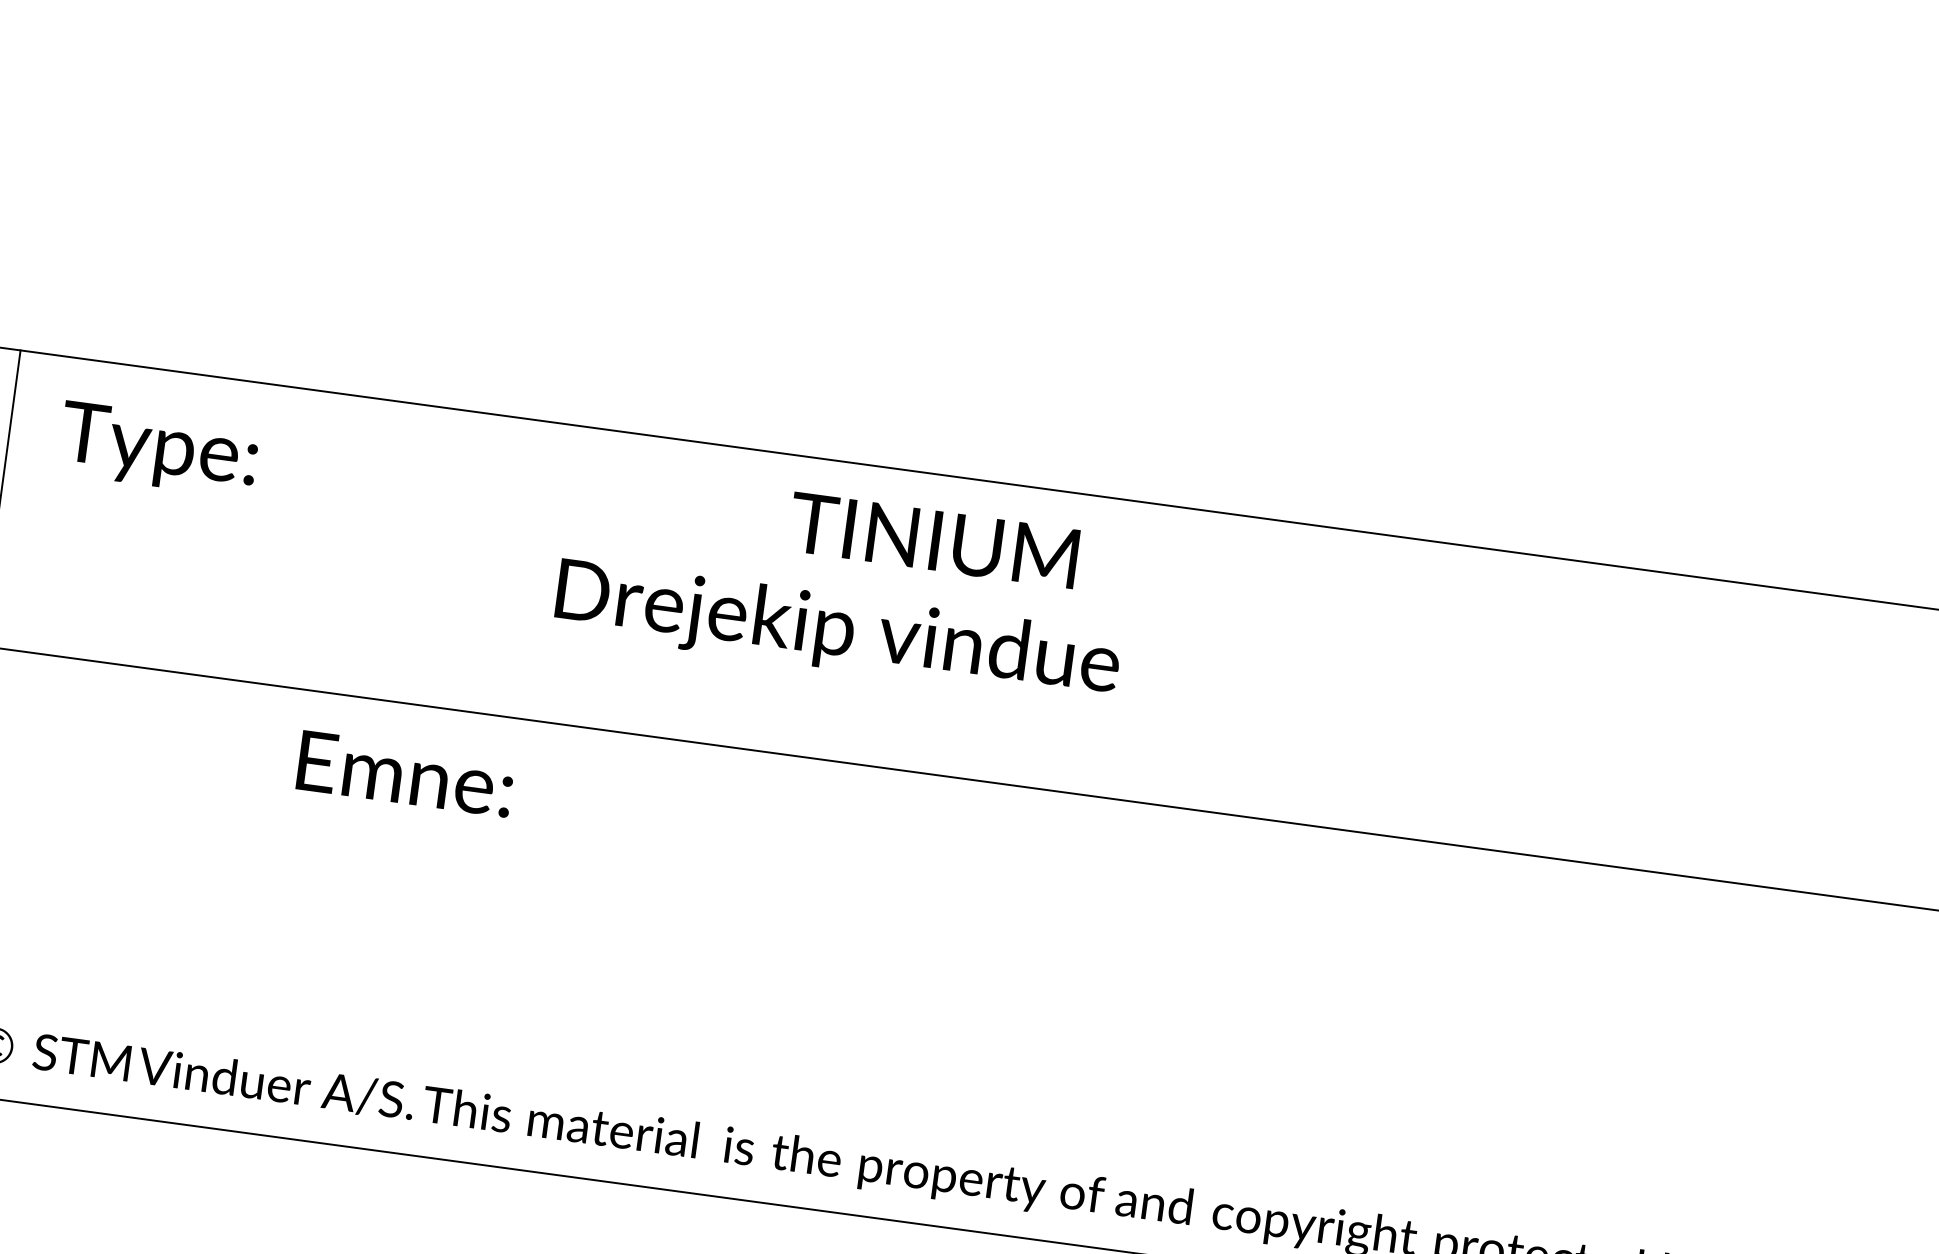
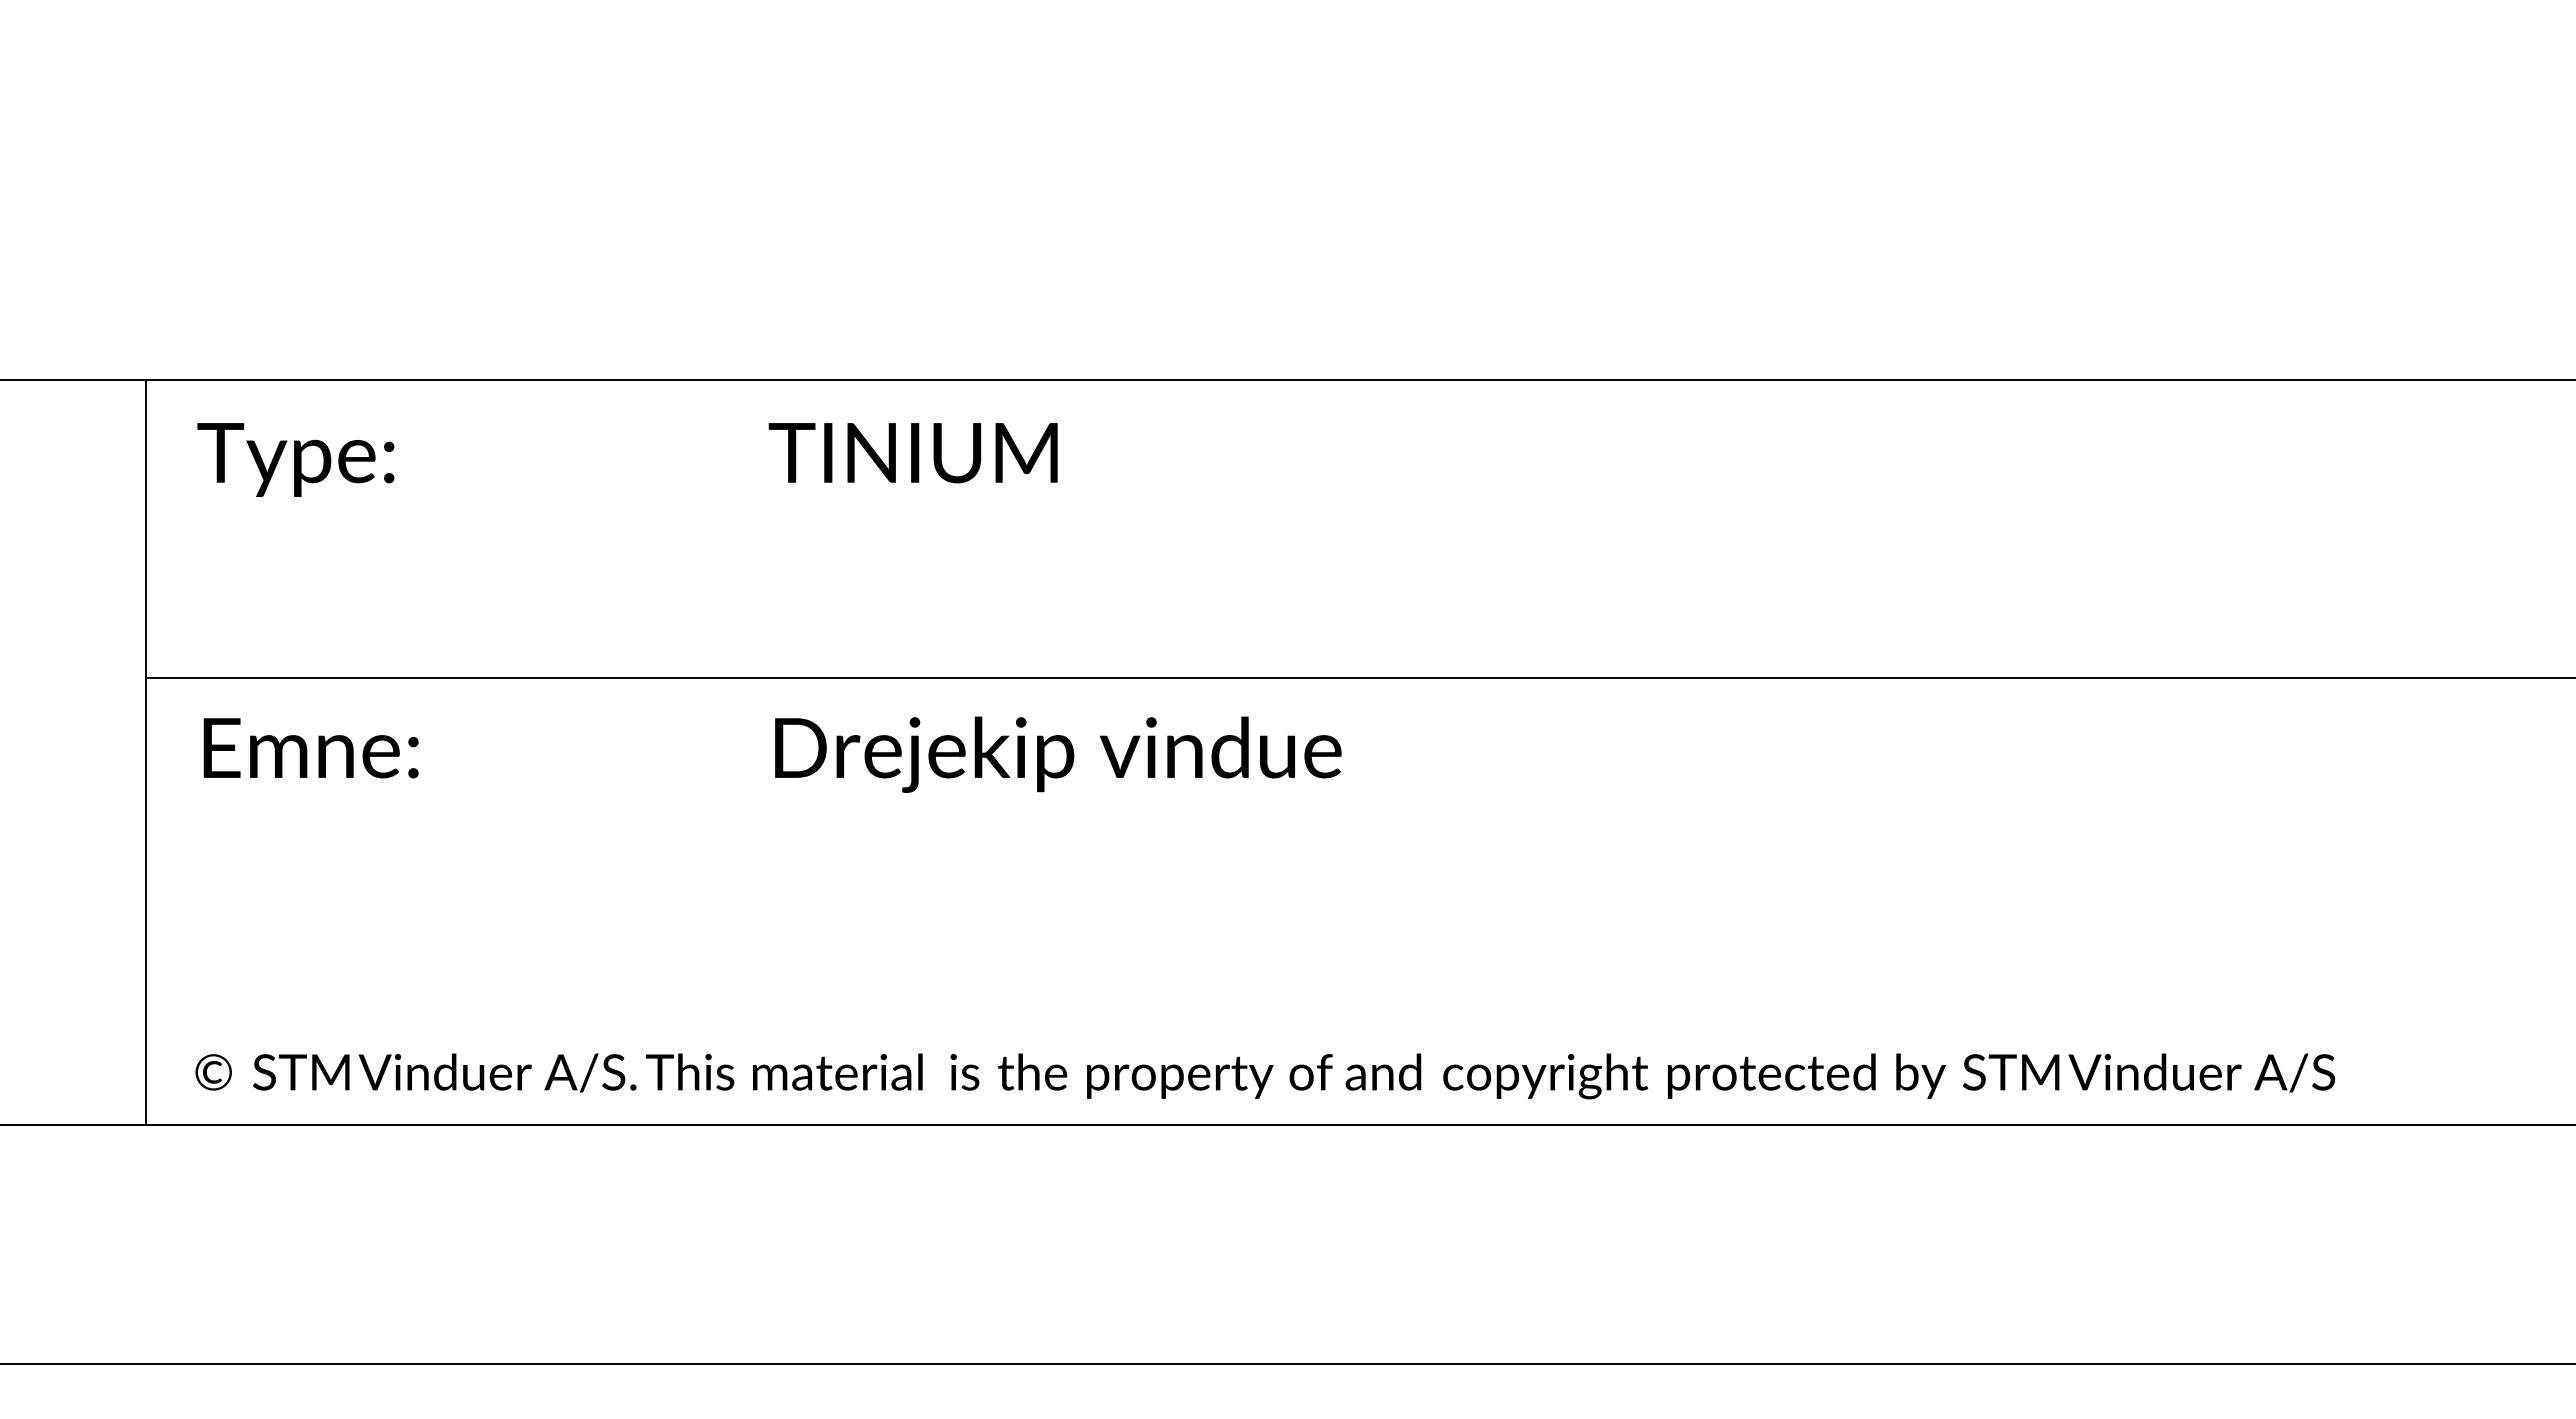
text: (932, 540) -> (912, 453), moved
text: (837, 632) -> (1058, 754), moved
text: (404, 774) -> (310, 748), moved

